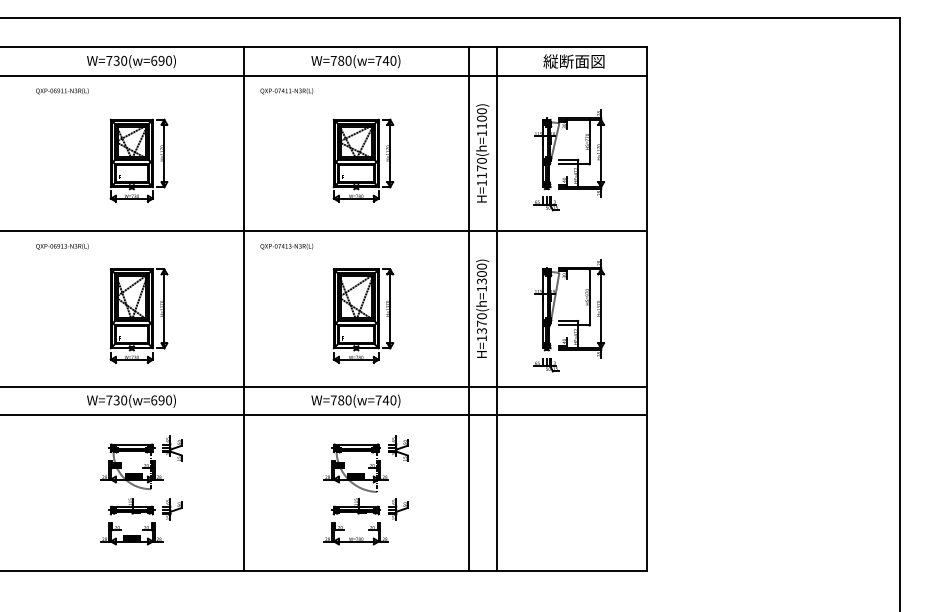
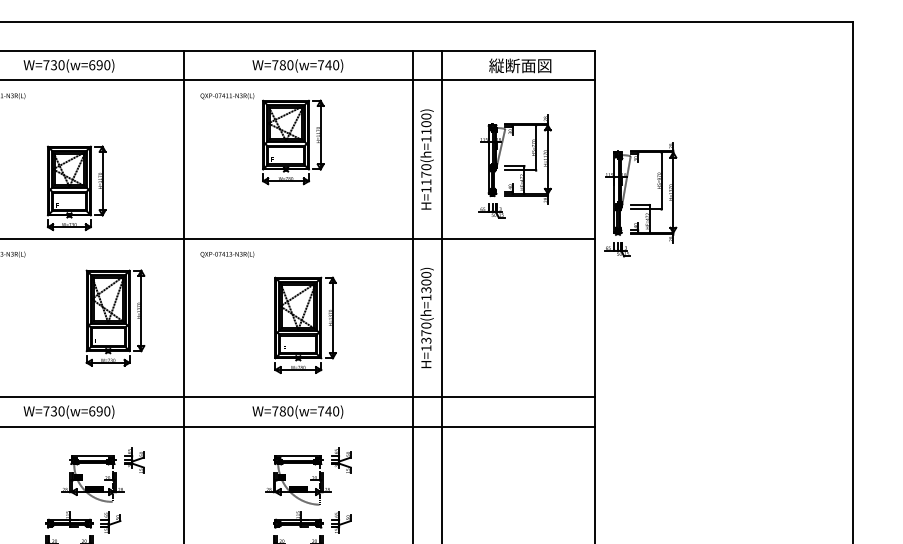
part: (138, 160) -> (76, 188), moved
part: (363, 160) -> (293, 142), moved
part: (138, 315) -> (114, 317), moved
part: (569, 315) -> (641, 199), moved
part: (141, 462) -> (102, 474), moved

